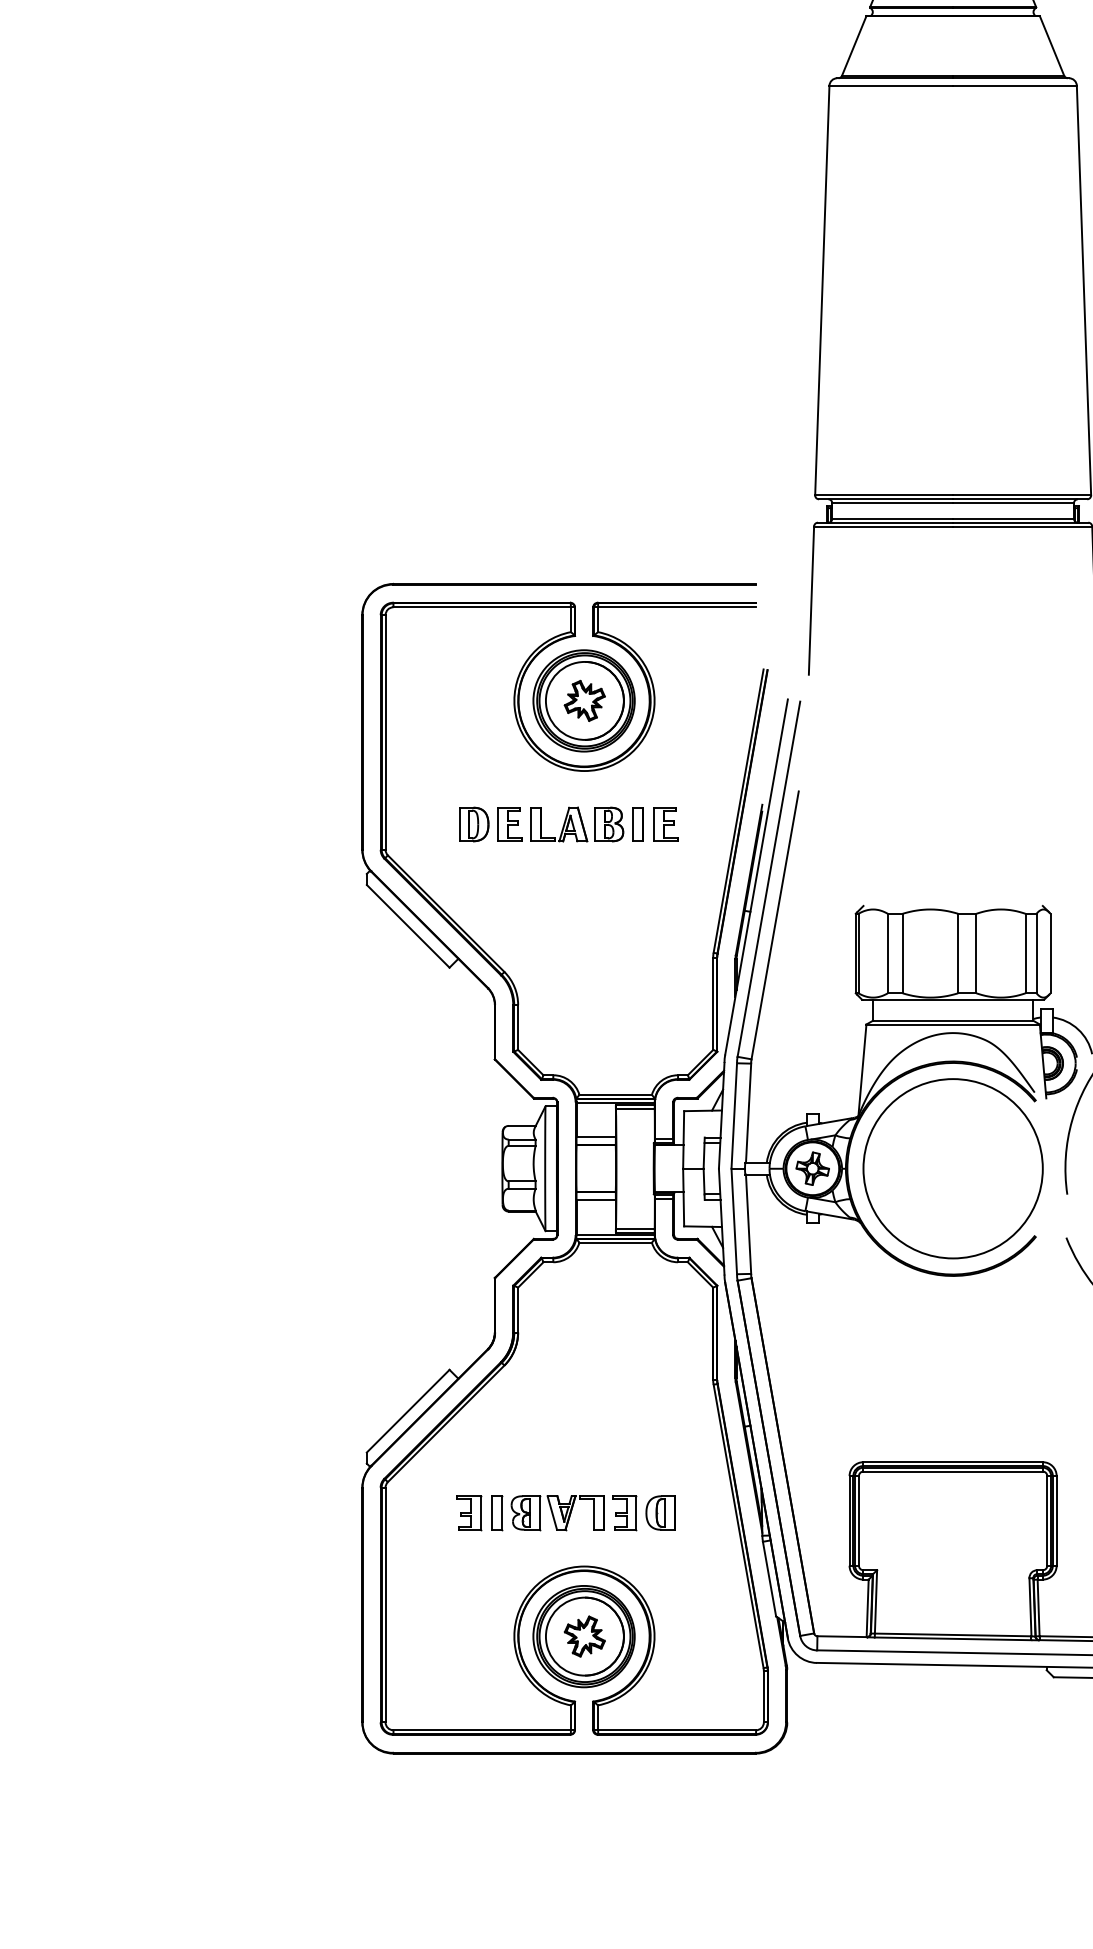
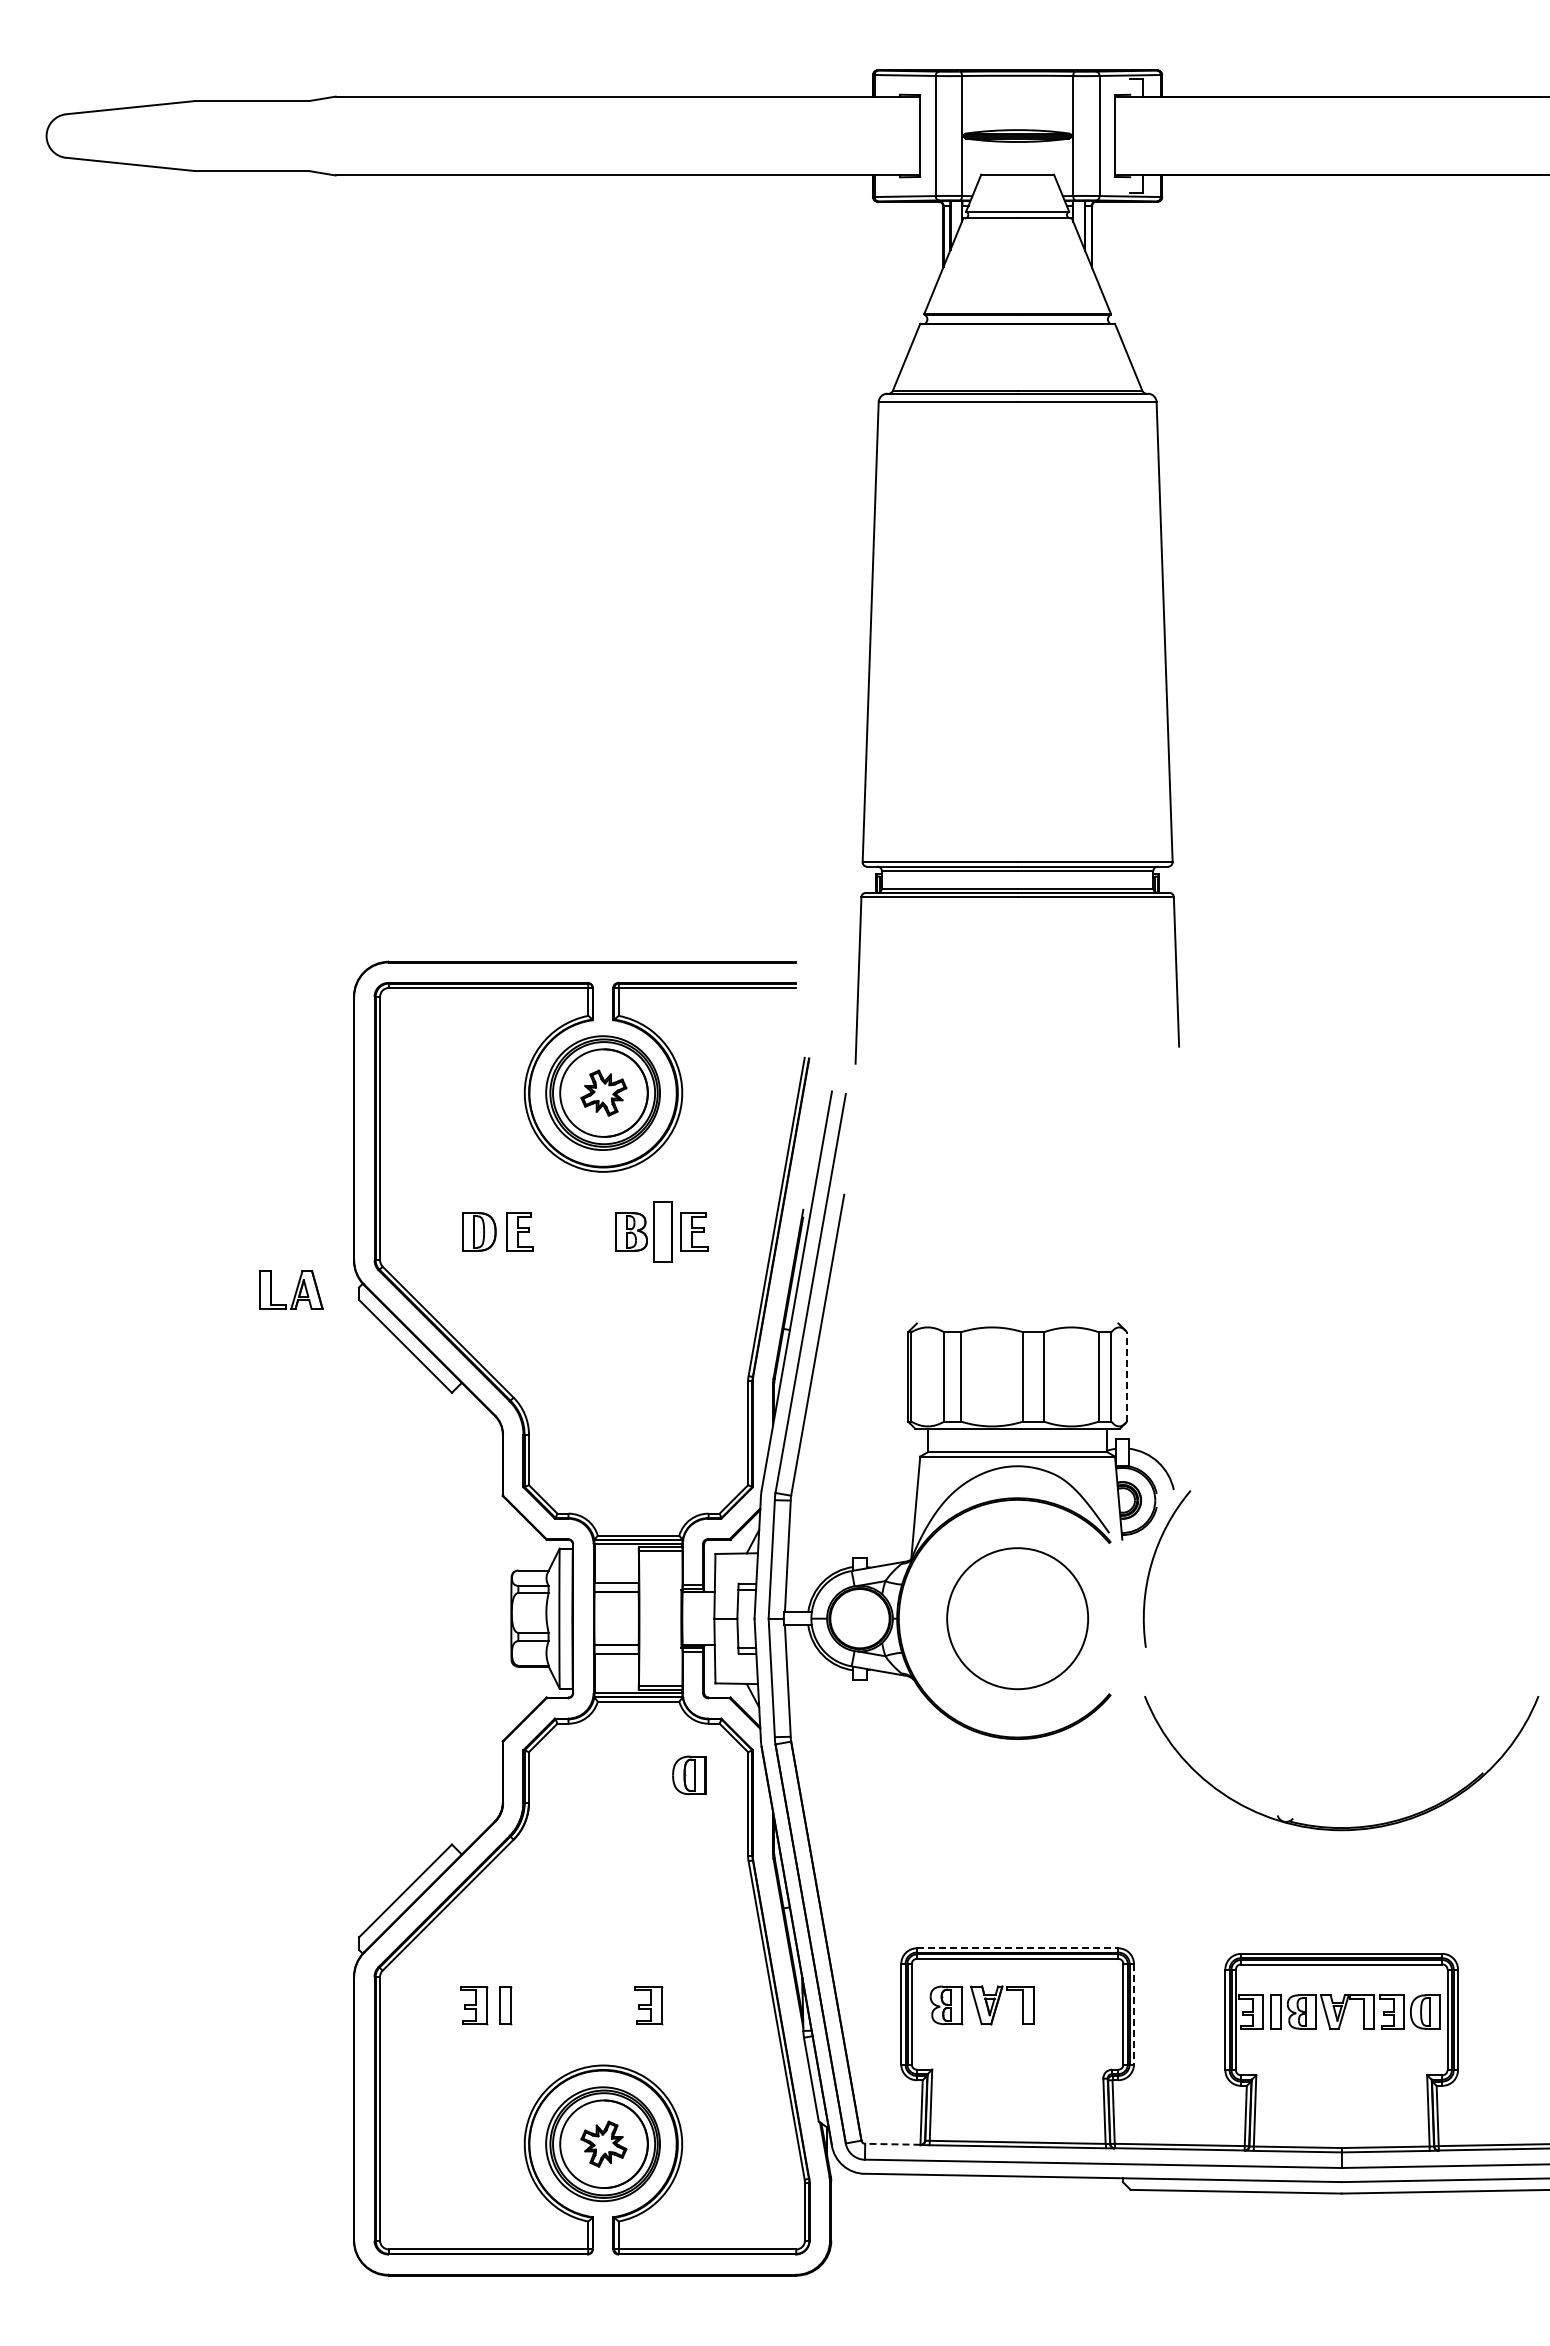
part: (559, 824) -> (291, 1289), moved
part: (637, 824) -> (663, 1231), size x1.6
line: (1050, 953) -> (1126, 1376), solid -> dashed
part: (812, 1168) -> (859, 1618), removed
circle: (953, 1168) -> (1017, 1618), size x0.7
line: (953, 1462) -> (1017, 1948), solid -> dashed
part: (556, 1513) -> (981, 2005), moved
part: (661, 1513) -> (689, 1775), moved
line: (1057, 1521) -> (1134, 2014), solid -> dashed
line: (841, 1636) -> (892, 2144), solid -> dashed

